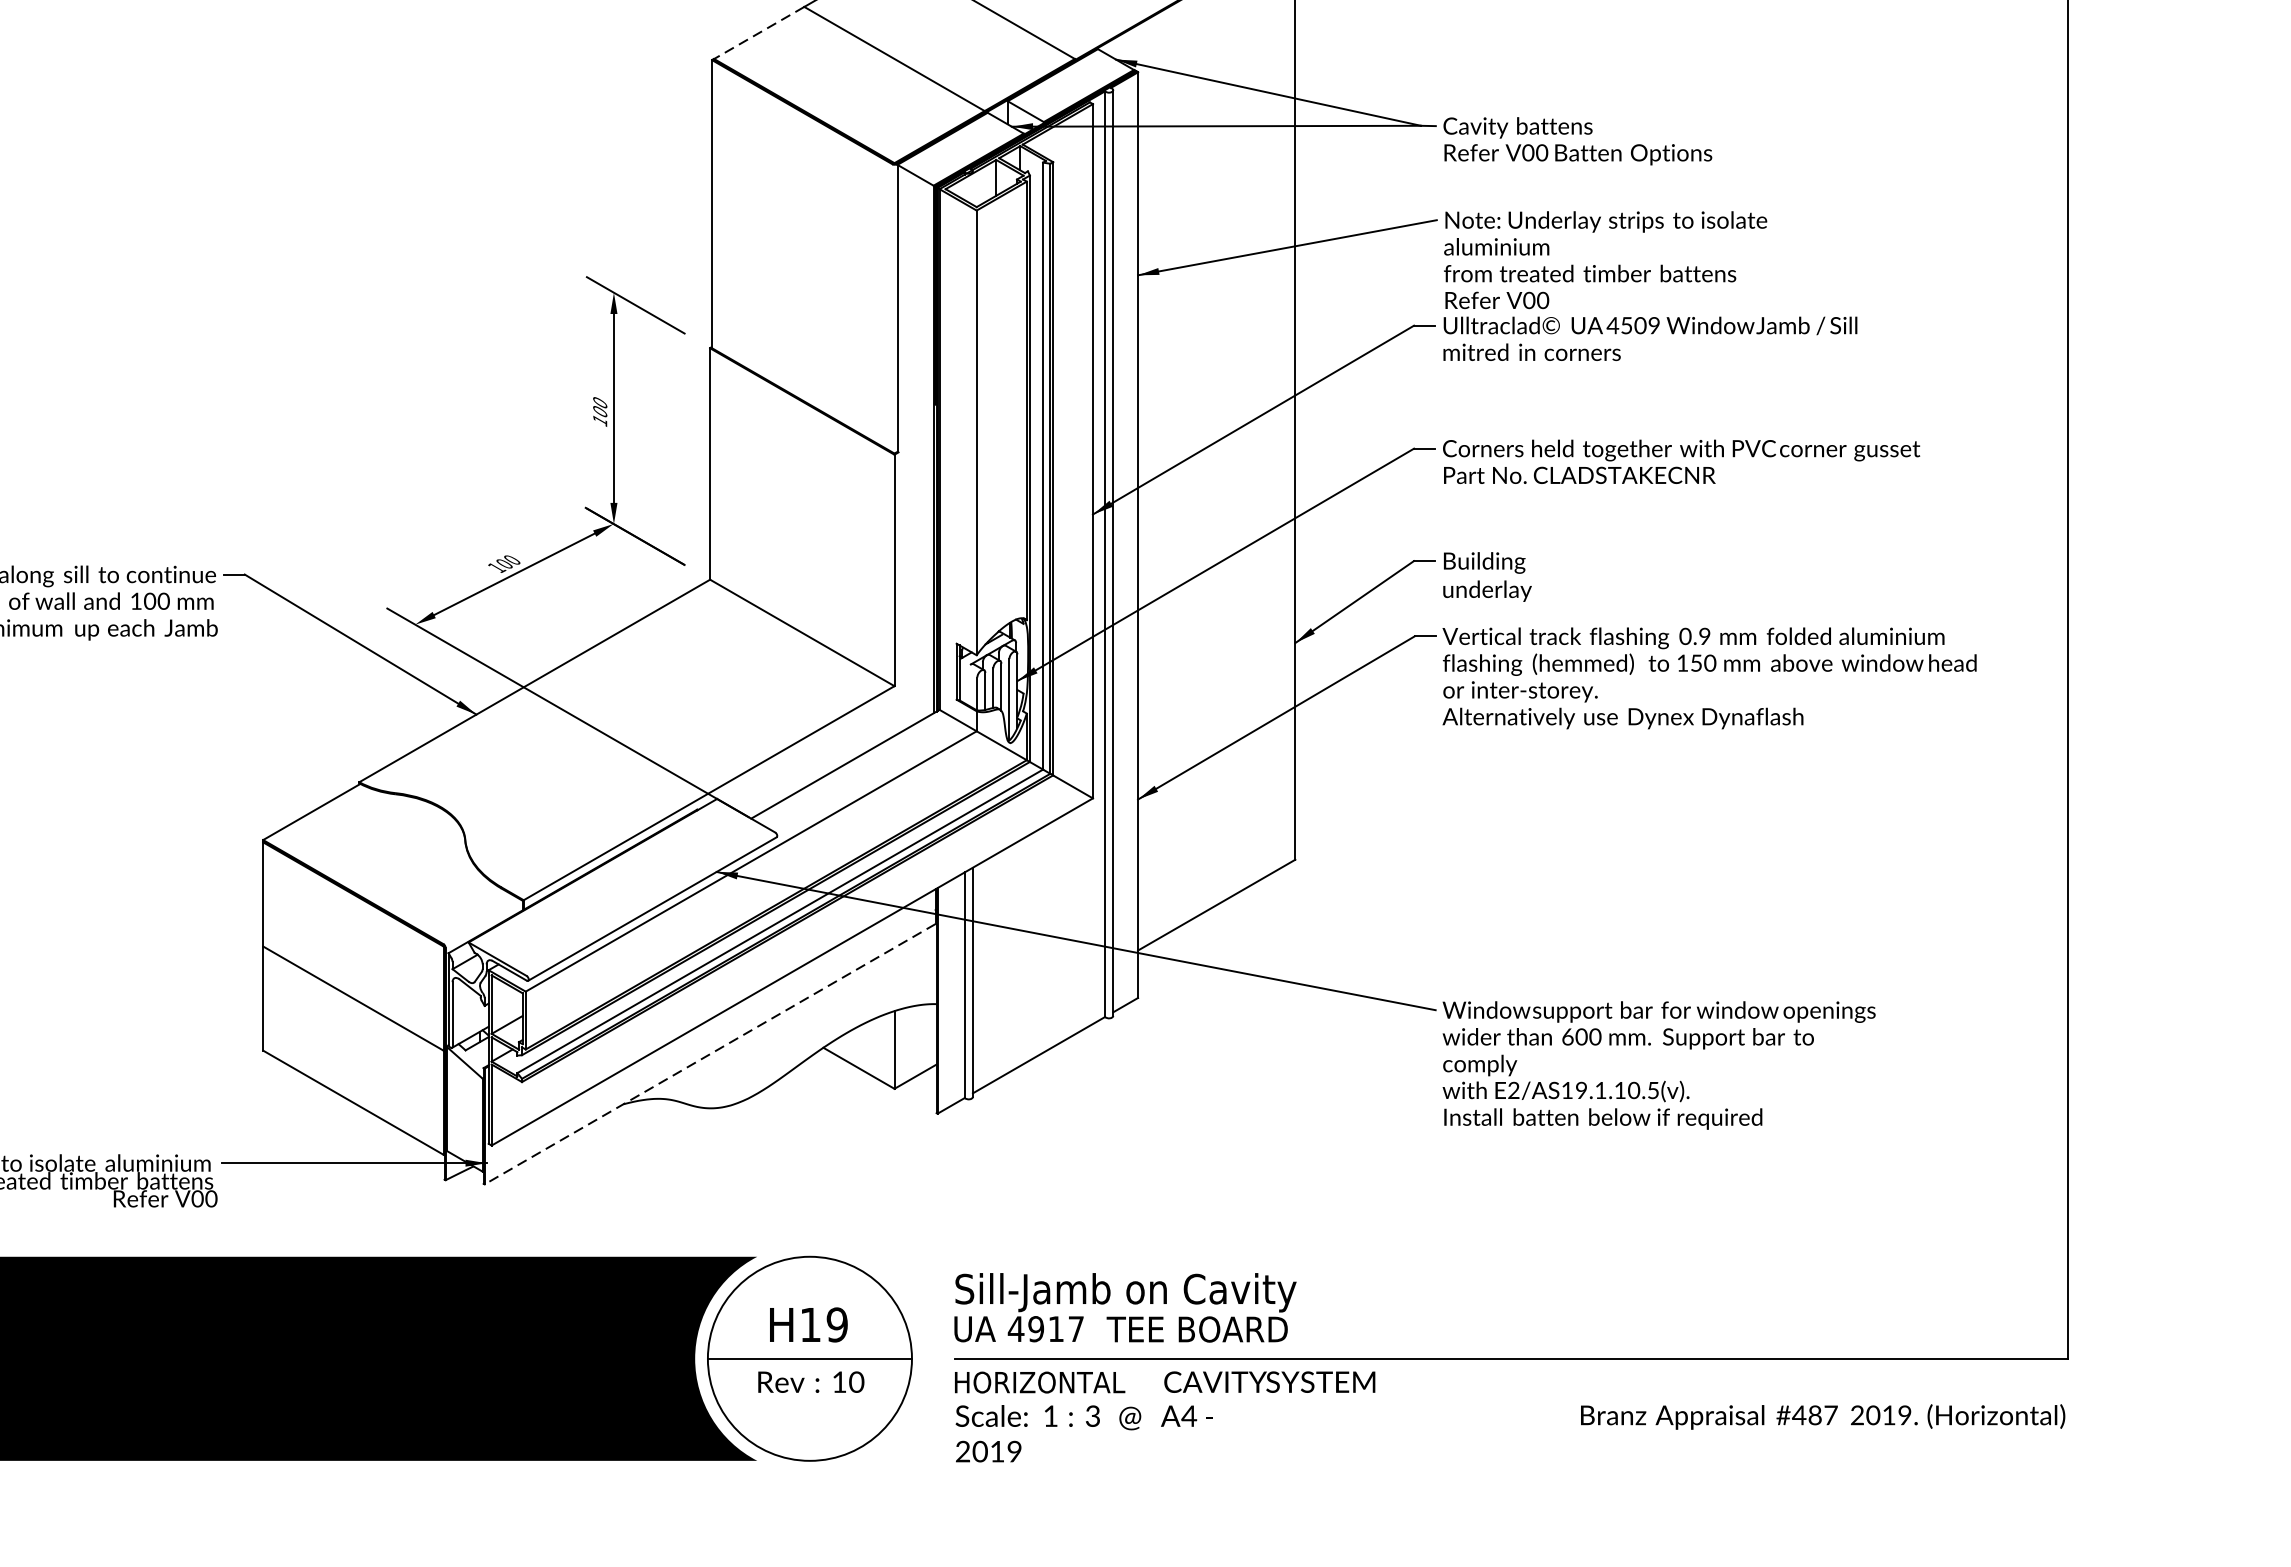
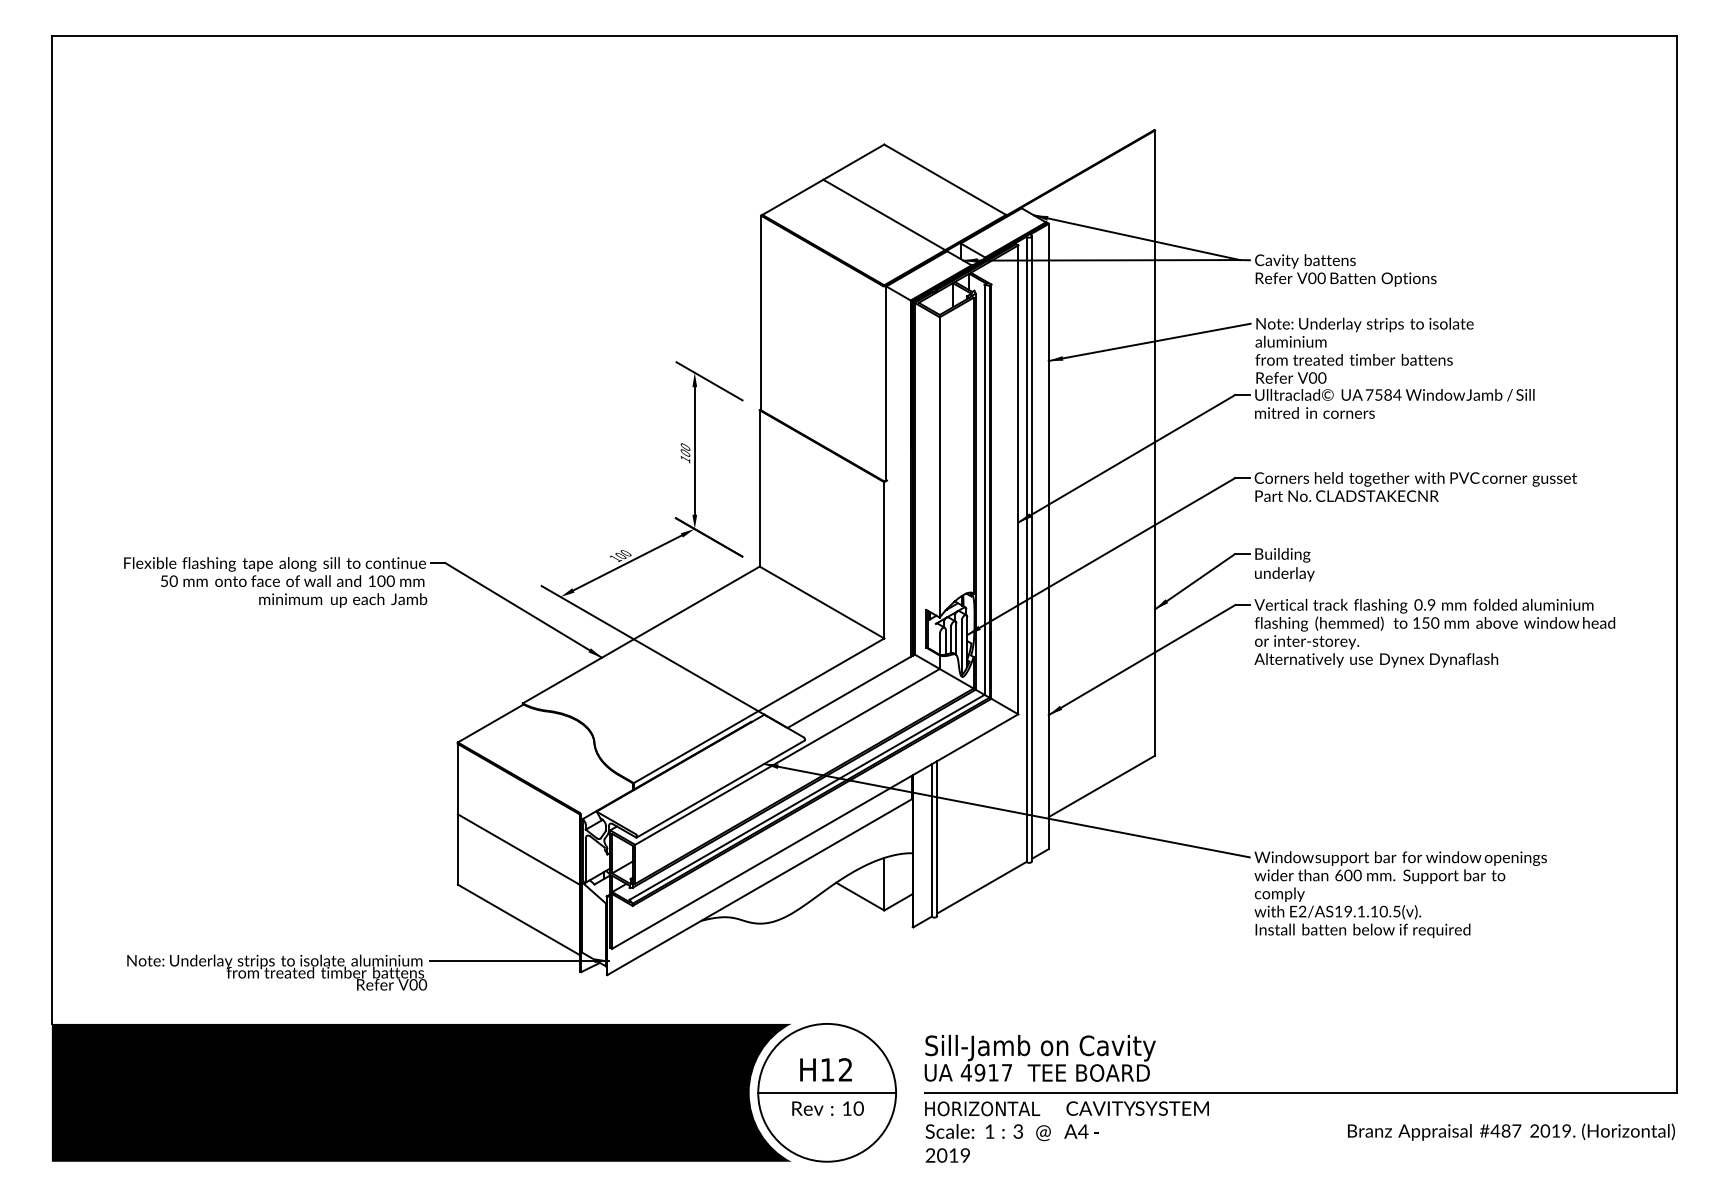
line: (758, 33) -> (792, 197), dashed -> solid
text: (1633, 324) -> (1383, 394), 4509 -> 7584
line: (709, 1054) -> (759, 887), dashed -> solid
text: (837, 1324) -> (845, 1069), H19 -> H12

